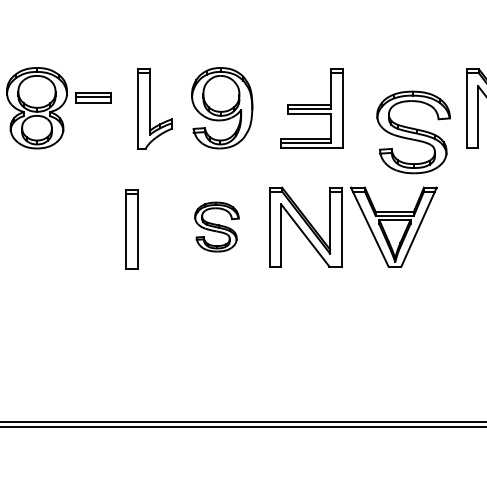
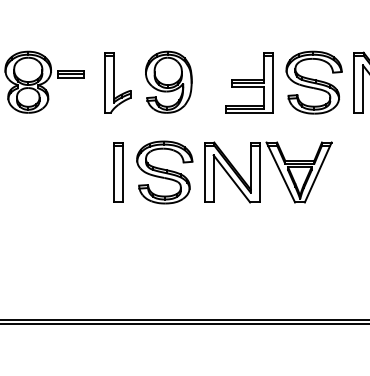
part: (311, 108) -> (249, 82), moved
part: (412, 132) -> (313, 82), moved
part: (216, 227) -> (164, 172), size x1.67
part: (132, 229) -> (118, 172), moved

